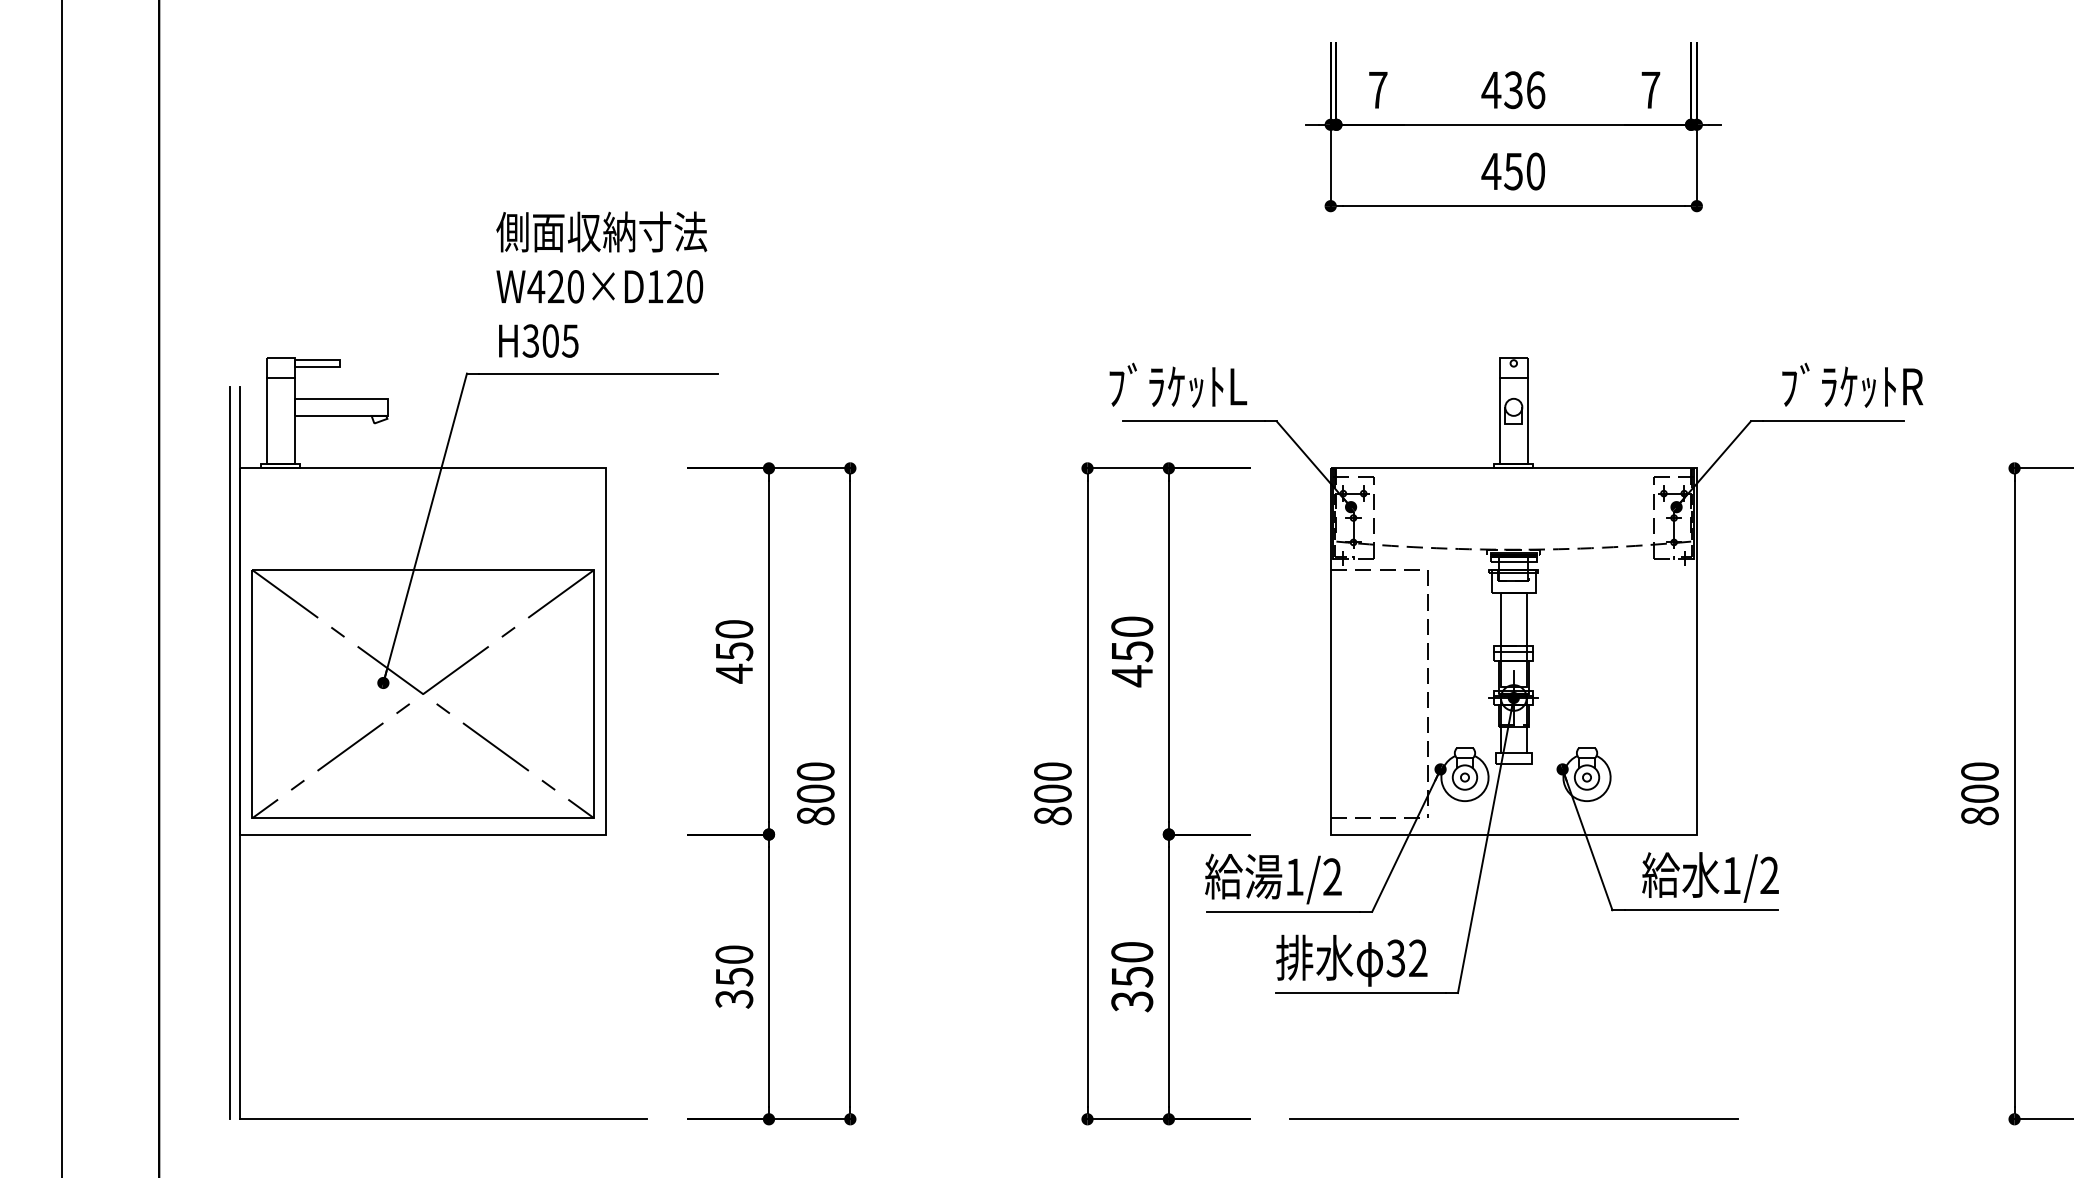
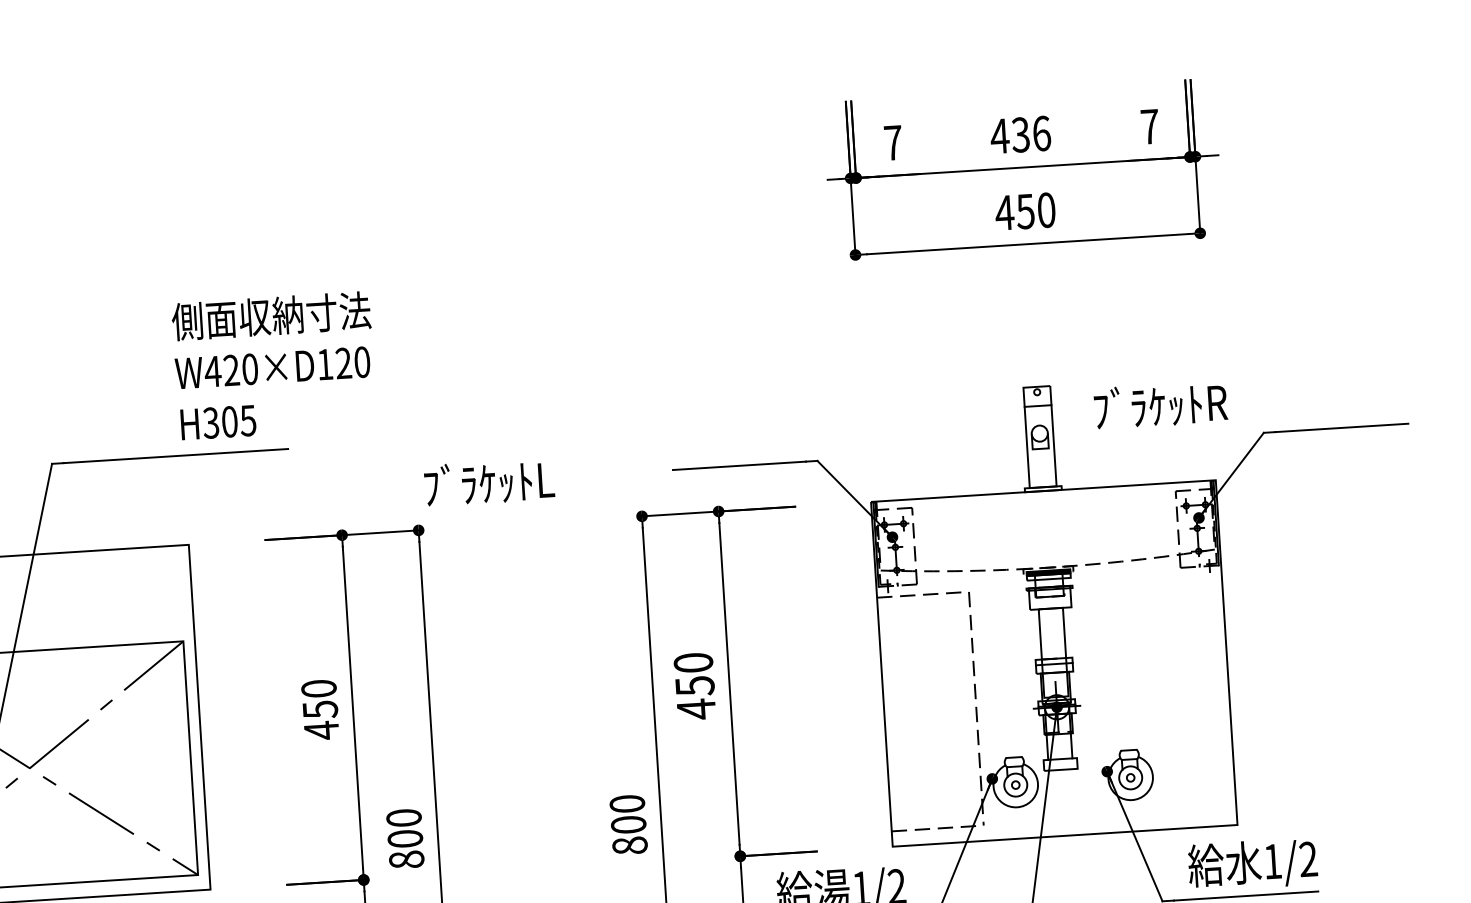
text: (601, 284) -> (274, 365), moved
text: (1178, 384) -> (489, 481), moved
text: (1852, 384) -> (1160, 404), moved

